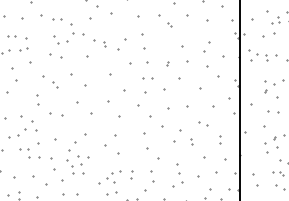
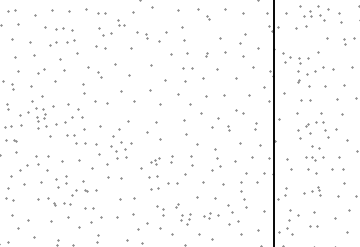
part: (76, 29) -> (120, 22), size x0.6
part: (262, 56) -> (295, 58), moved
part: (113, 176) -> (155, 161), size x0.6

